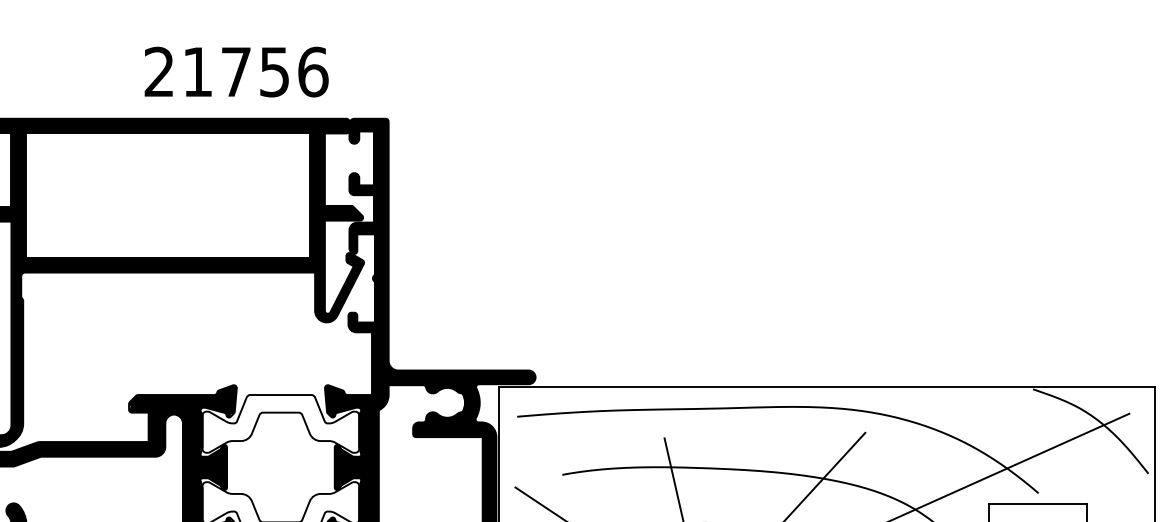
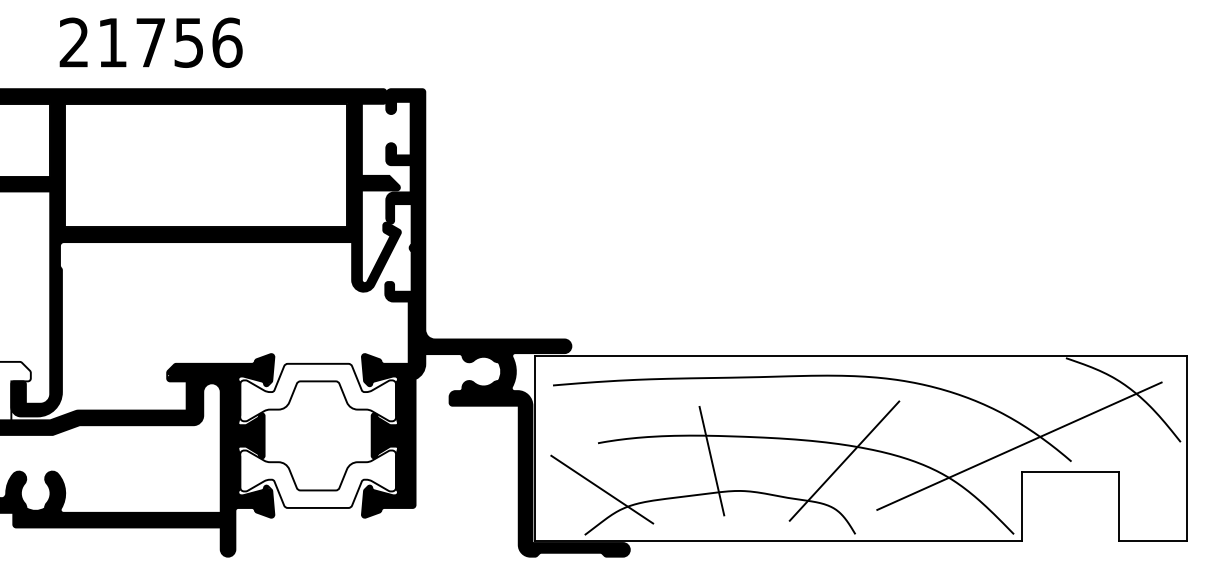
text: (235, 71) -> (150, 42), moved

